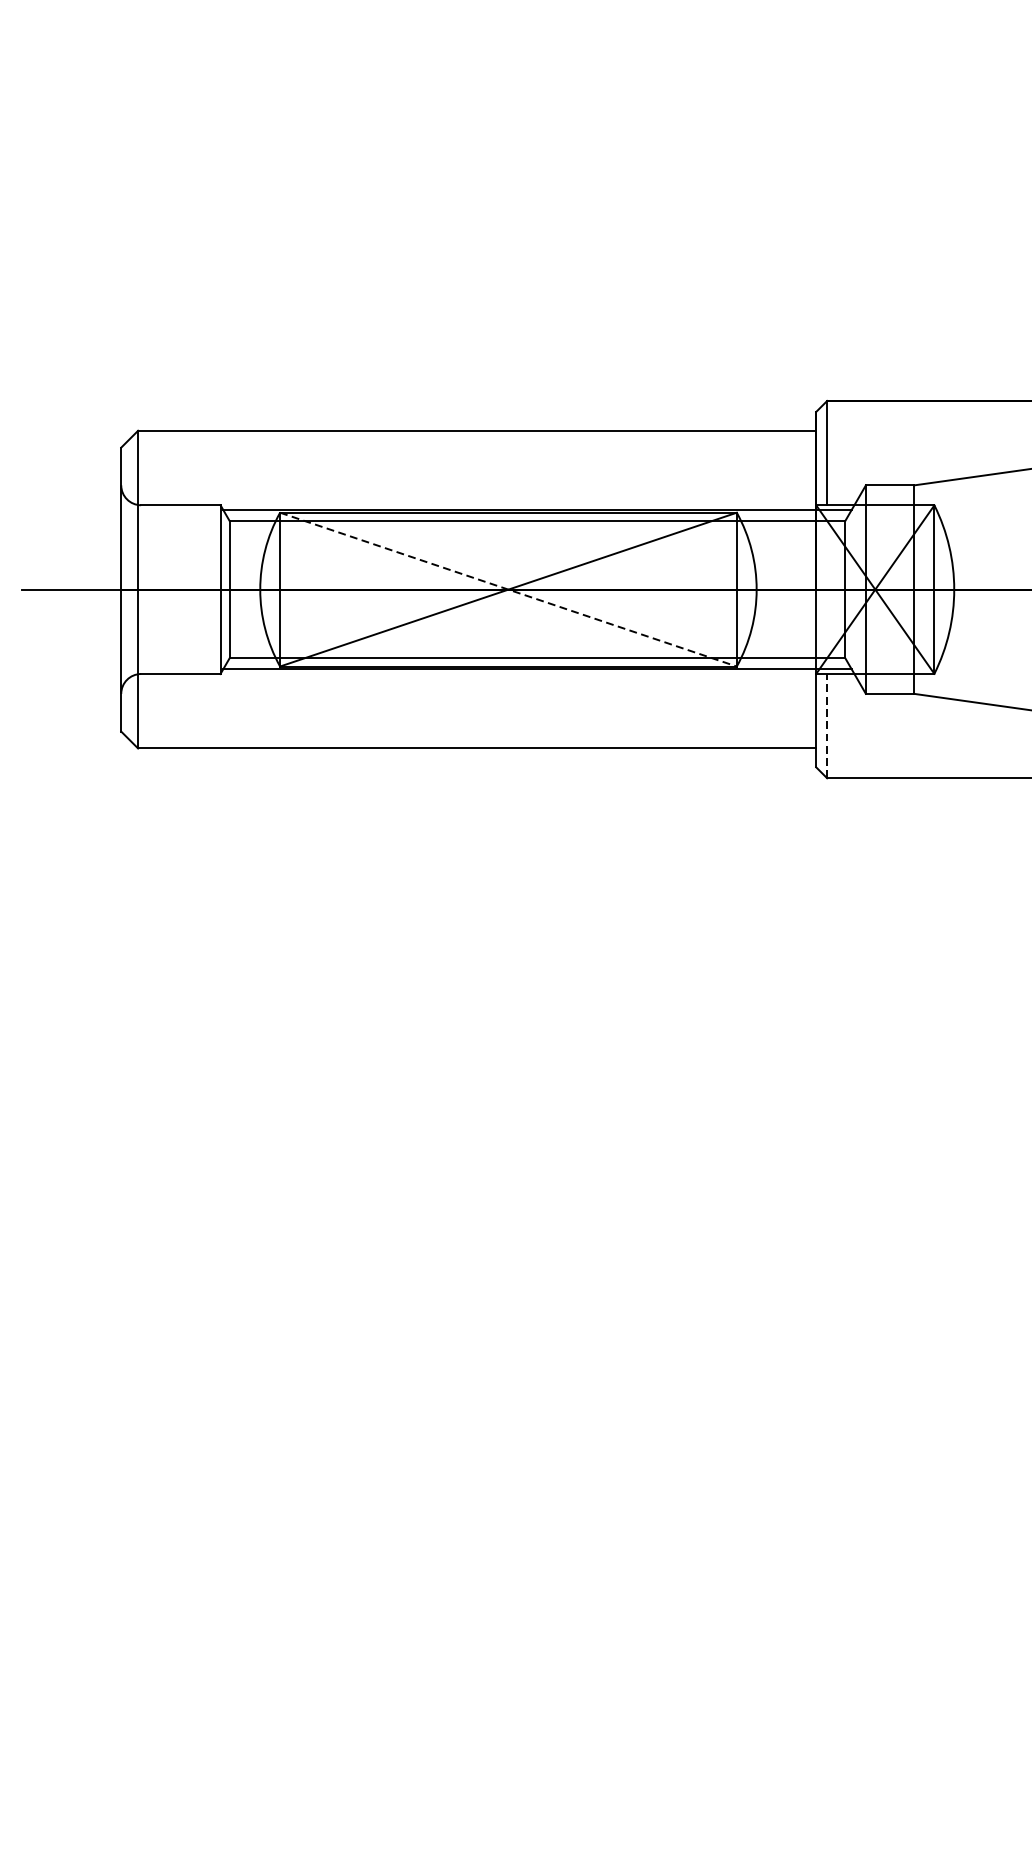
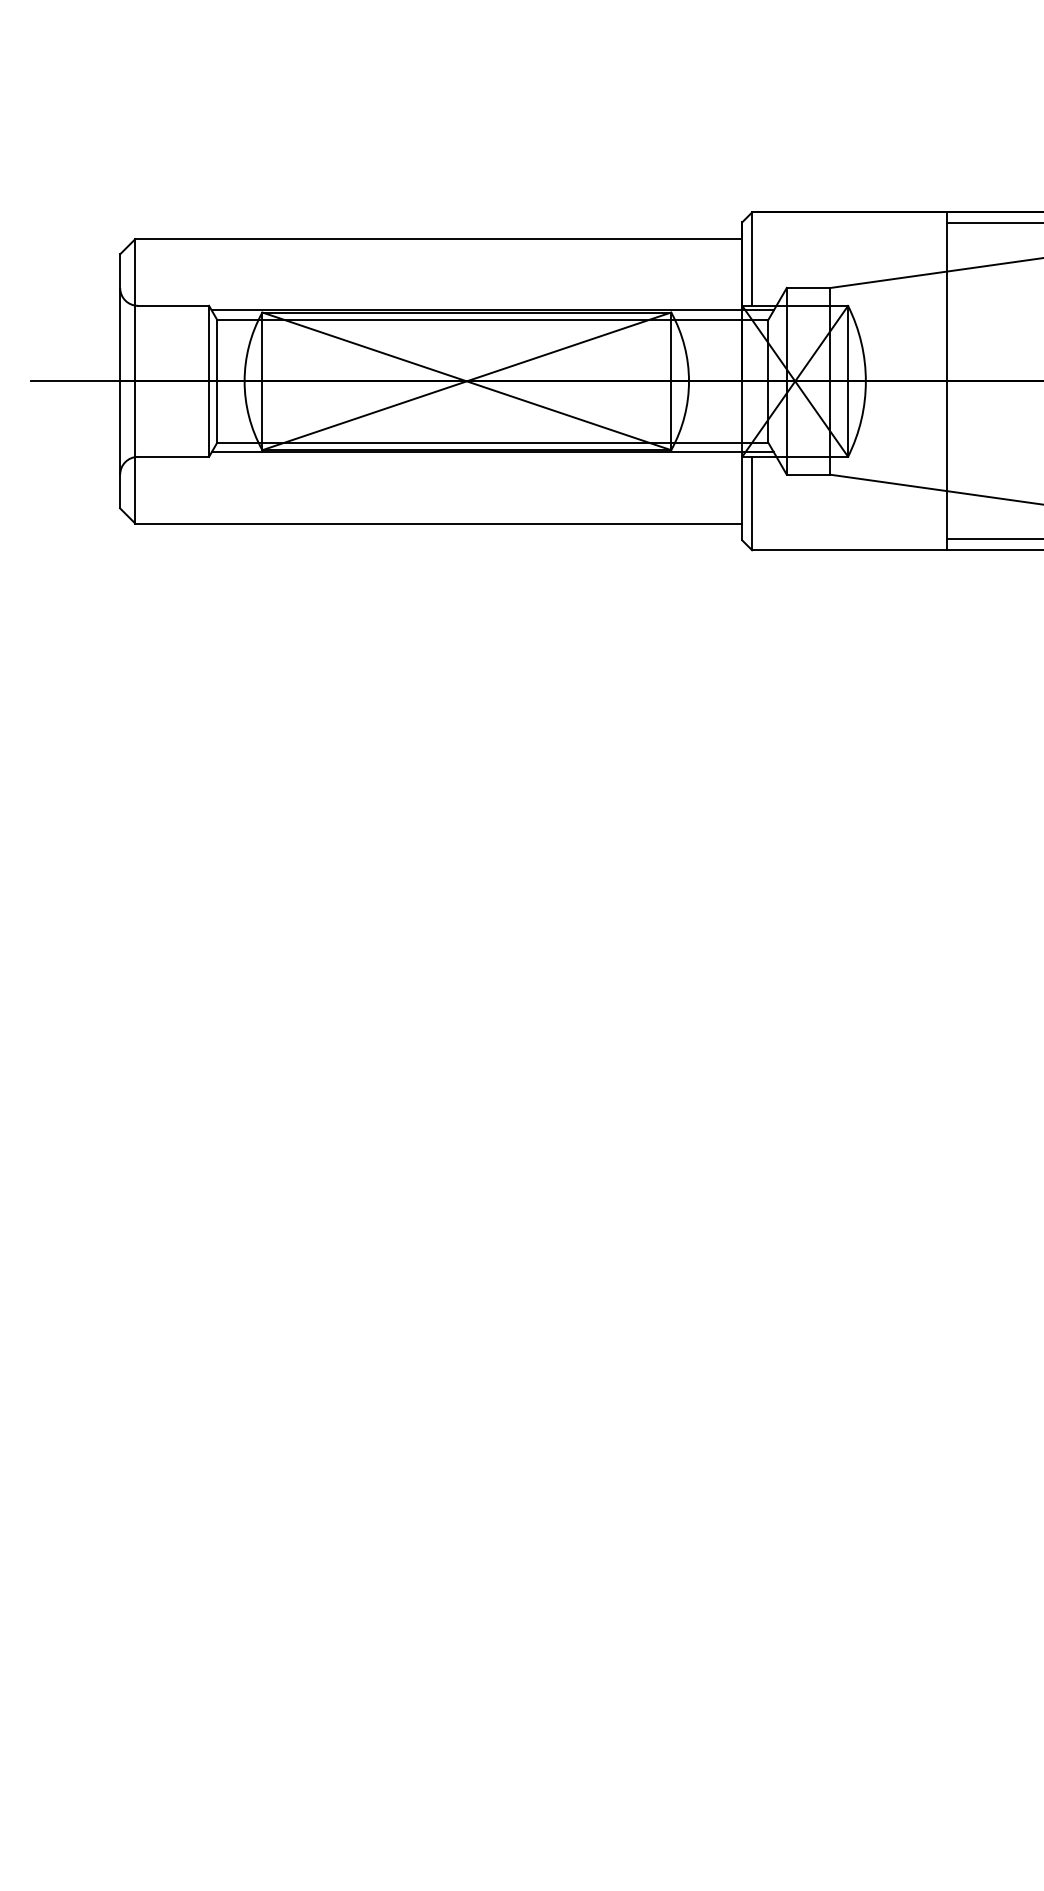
line: (508, 589) -> (466, 381), dashed -> solid
line: (827, 726) -> (752, 503), dashed -> solid

